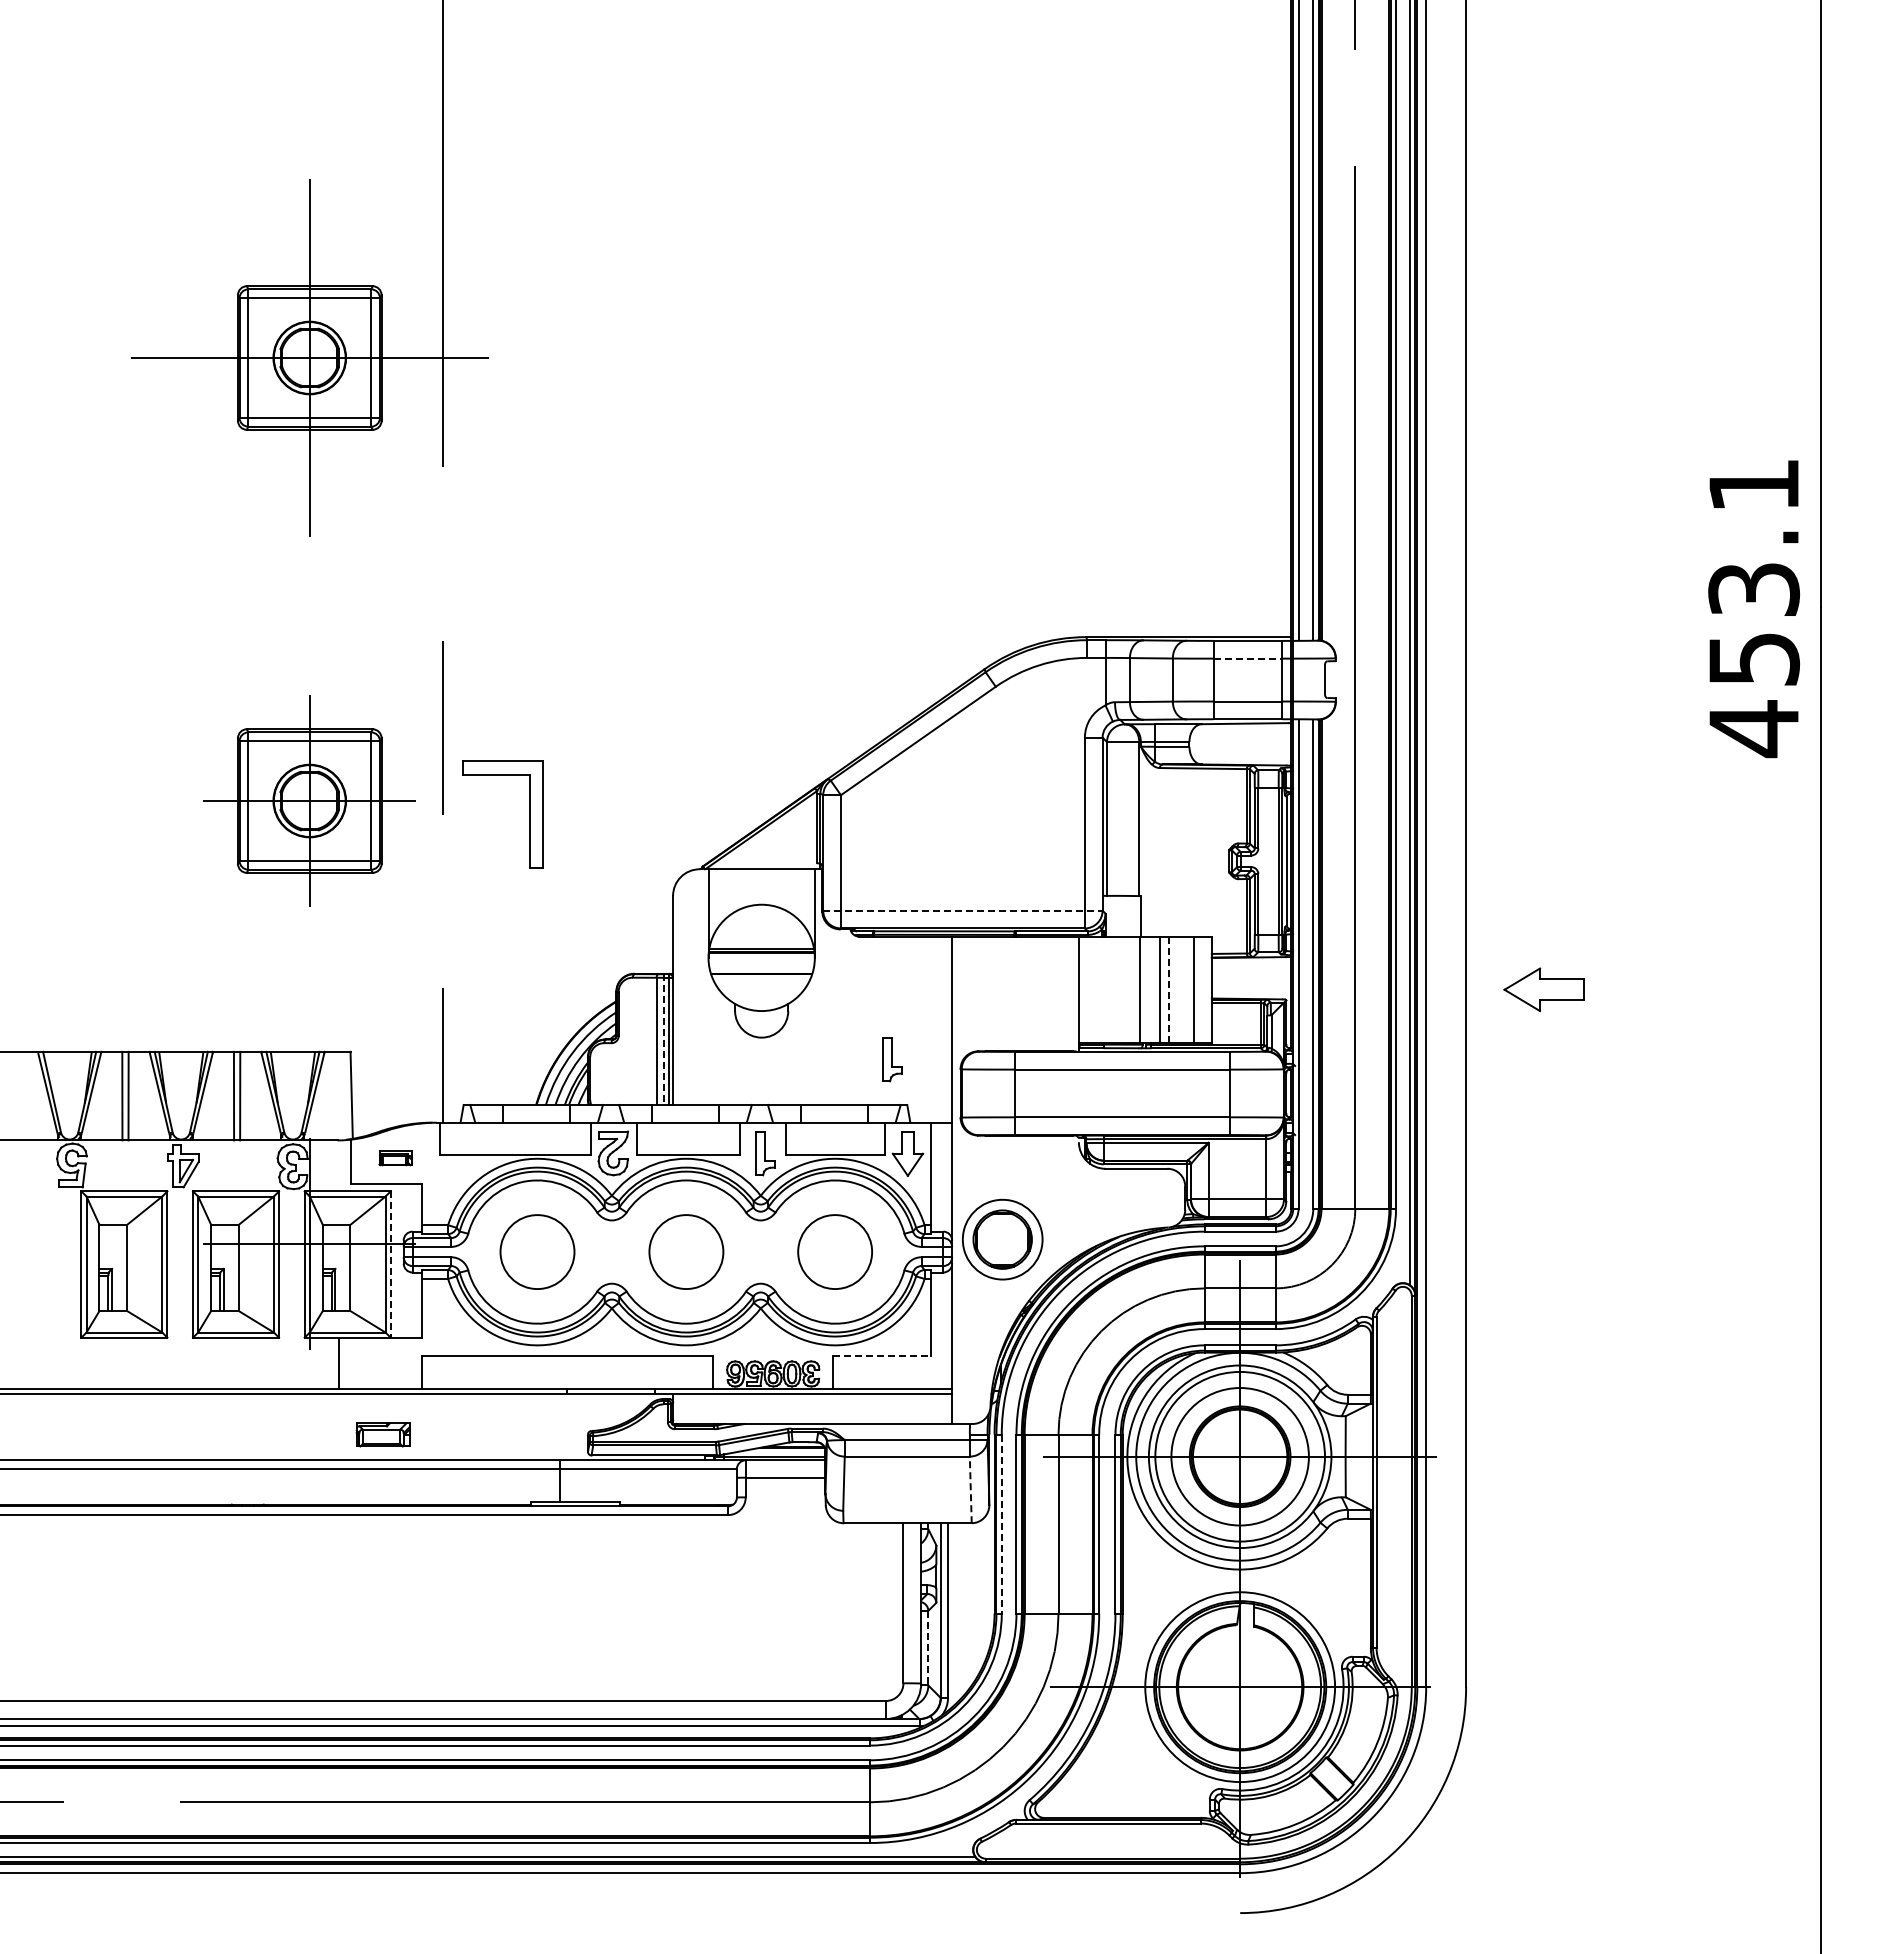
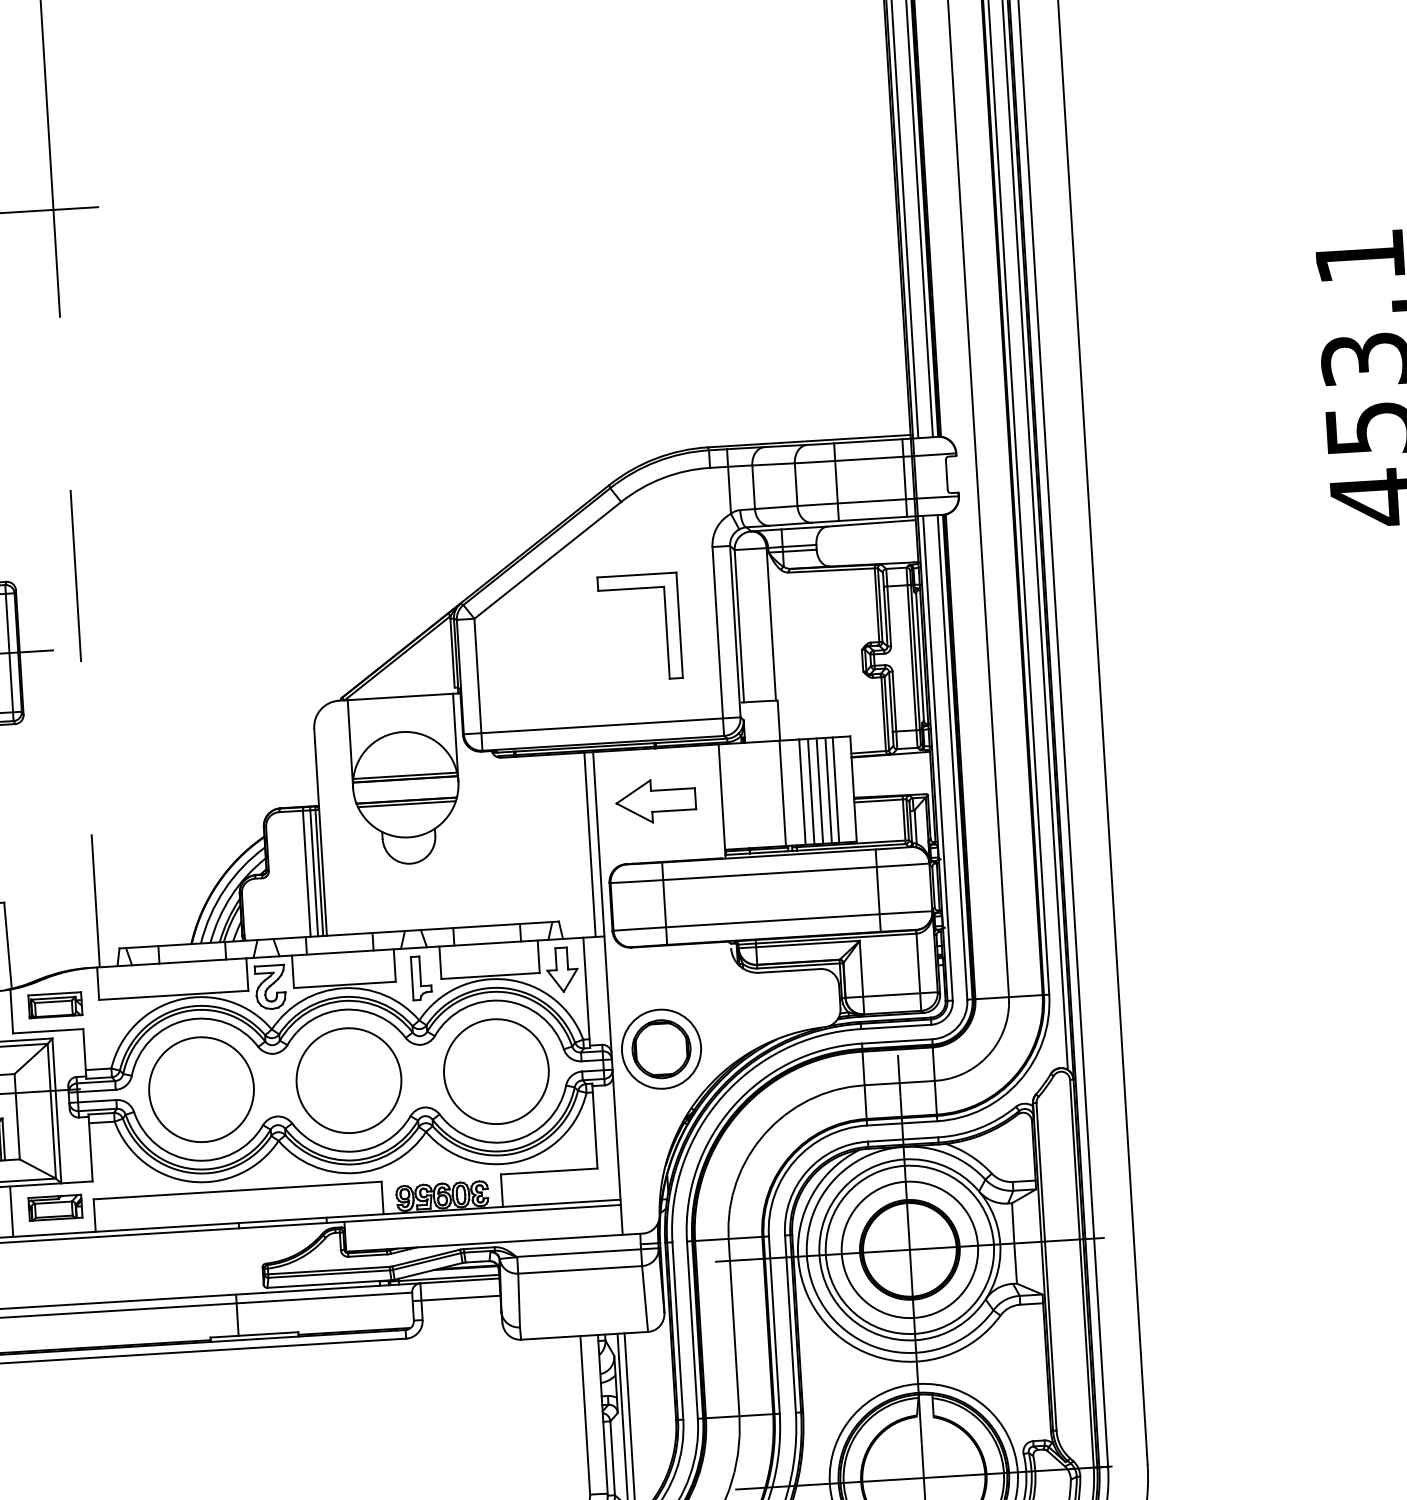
line: (1248, 658) -> (869, 458), dashed -> solid
part: (529, 814) -> (666, 626), moved
line: (962, 910) -> (601, 725), dashed -> solid
line: (761, 977) -> (406, 804), added
line: (1169, 989) -> (811, 791), dashed -> solid
line: (1177, 989) -> (819, 790), added
line: (1186, 989) -> (828, 790), added
part: (1543, 989) -> (655, 800), moved
line: (943, 1029) -> (590, 844), added
line: (664, 1040) -> (314, 872), dashed -> solid
part: (892, 1059) -> (541, 877), removed
part: (395, 1158) -> (55, 1005), size x1.67
circle: (537, 1251) -> (201, 1089), size x1.43
circle: (686, 1251) -> (349, 1080), size x1.43
circle: (834, 1251) -> (495, 1071), size x1.43
line: (390, 1265) -> (56, 1111), dashed -> solid
line: (882, 1355) -> (549, 1171), dashed -> solid
part: (382, 1434) -> (54, 1207), moved
line: (970, 1489) -> (644, 1298), dashed -> solid
line: (1001, 1524) -> (677, 1331), dashed -> solid
line: (928, 1648) -> (612, 1458), dashed -> solid

